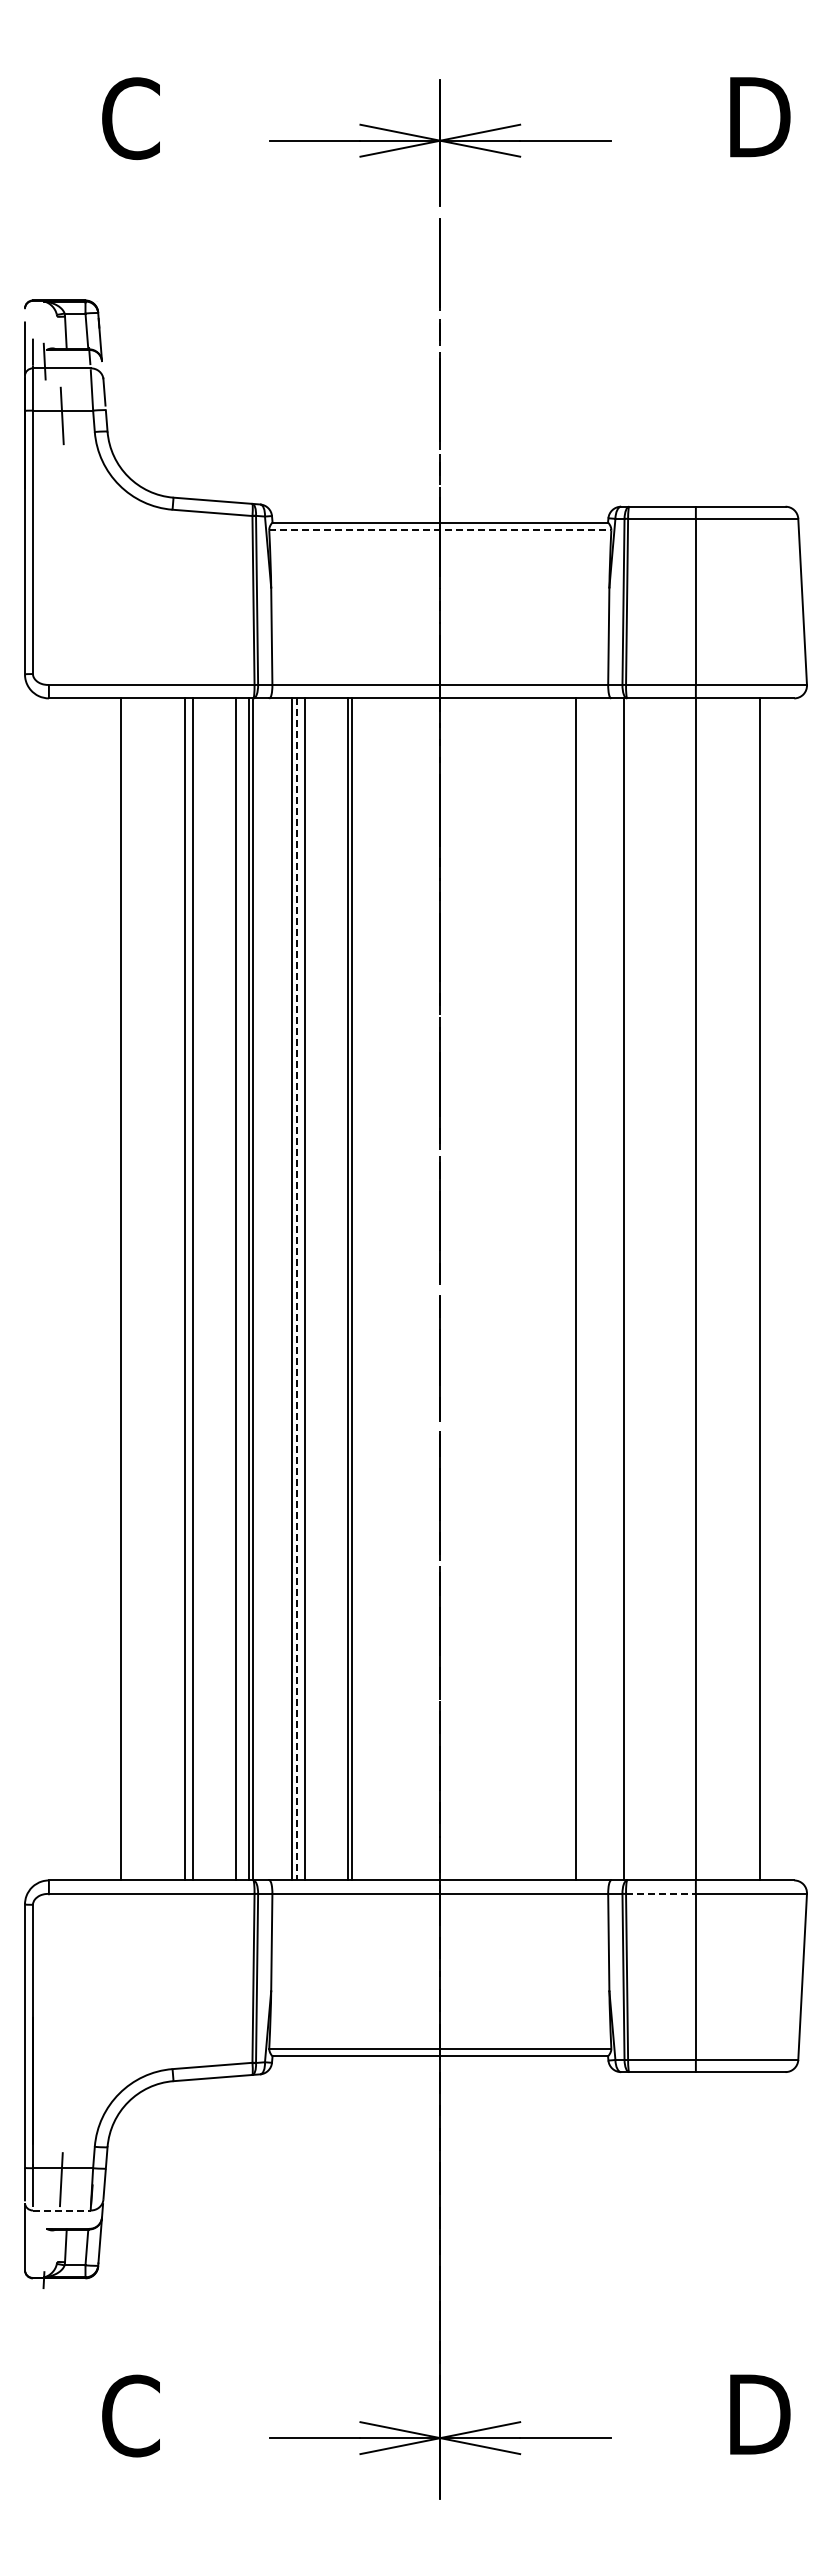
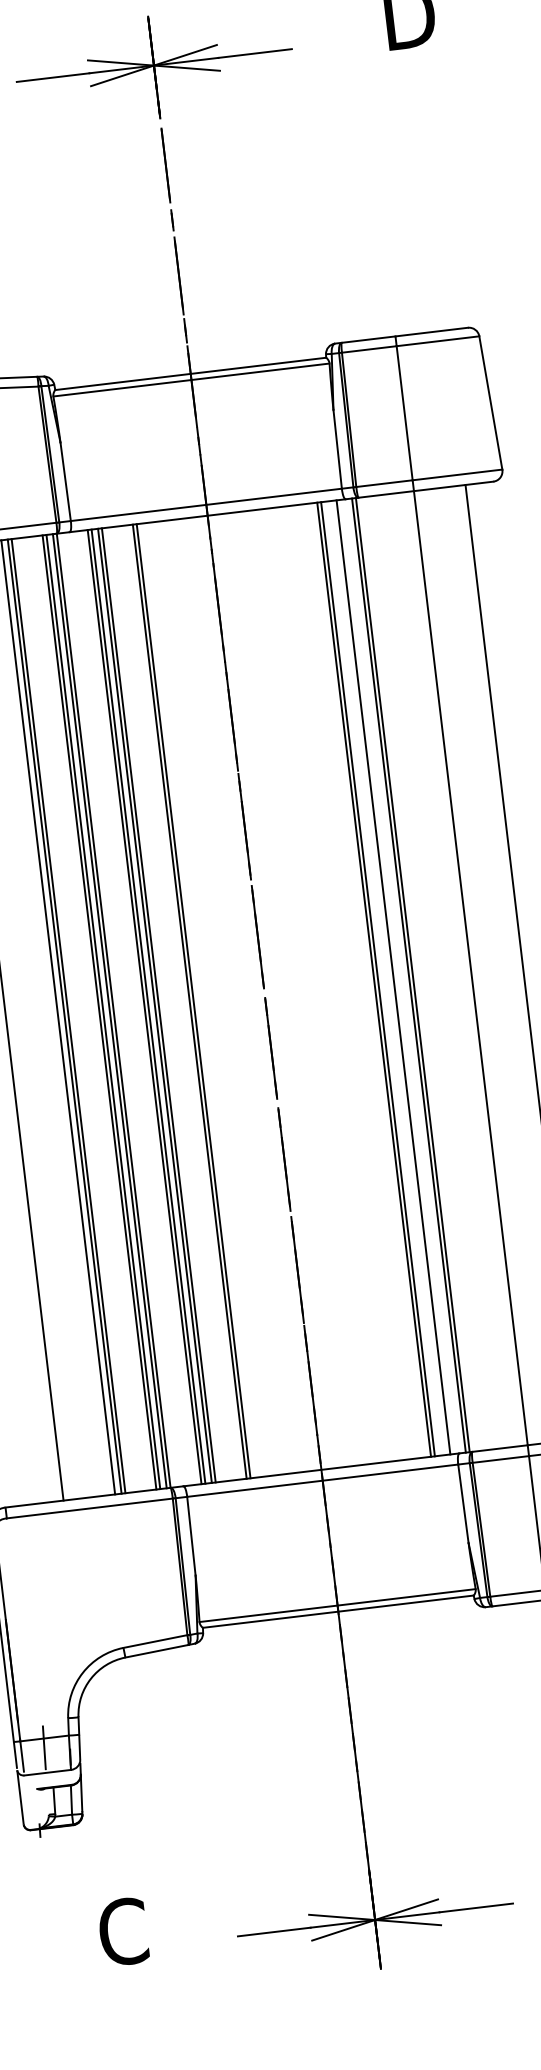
line: (440, 530) -> (191, 380), dashed -> solid
line: (197, 1289) -> (68, 1016), added
line: (240, 1289) -> (103, 1012), added
line: (296, 1289) -> (148, 1006), dashed -> solid
line: (309, 1289) -> (158, 1005), added
line: (580, 1289) -> (377, 979), added
line: (600, 1289) -> (393, 977), added
line: (619, 1289) -> (409, 975), added
line: (660, 1893) -> (500, 1459), dashed -> solid
line: (61, 2210) -> (47, 1772), dashed -> solid

